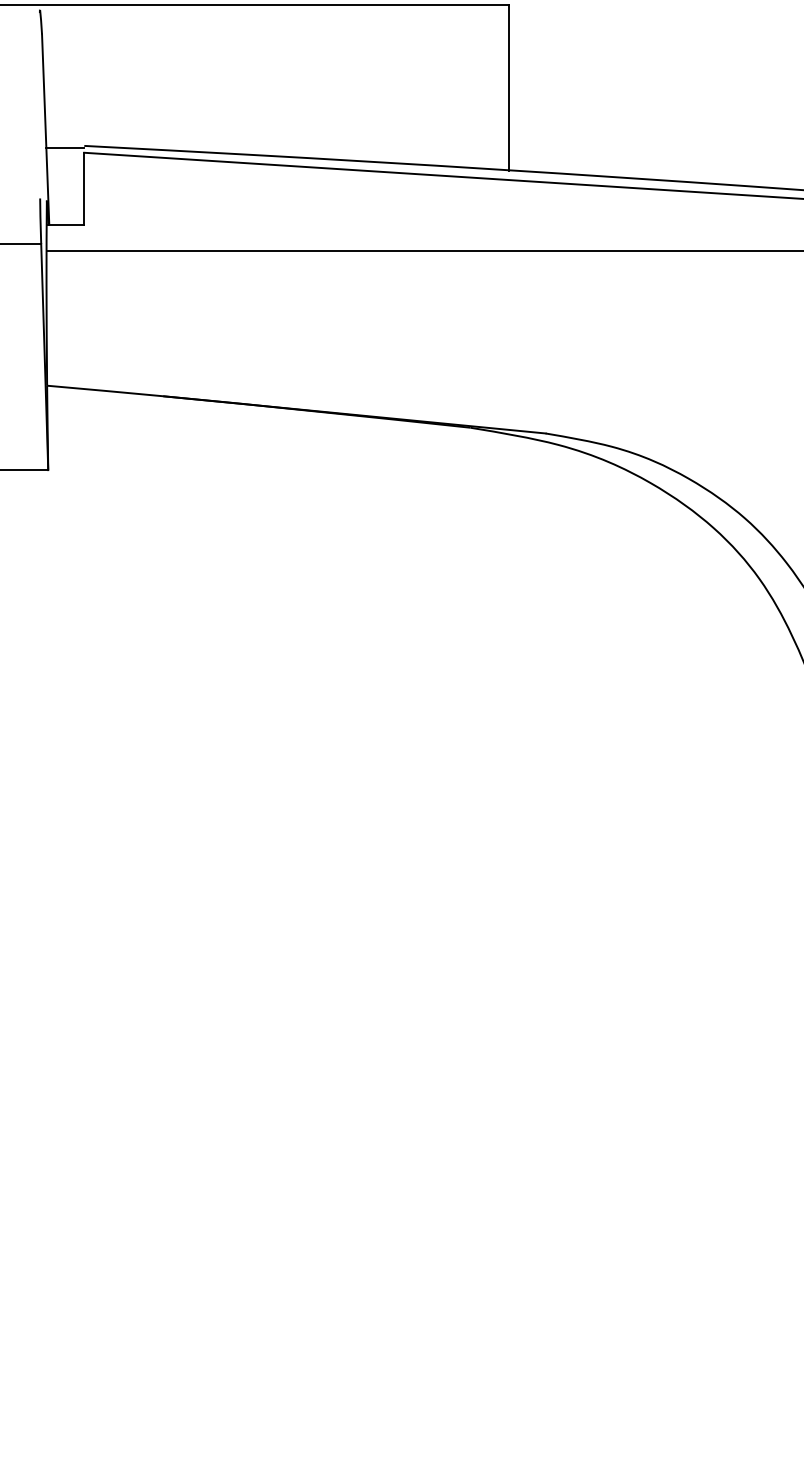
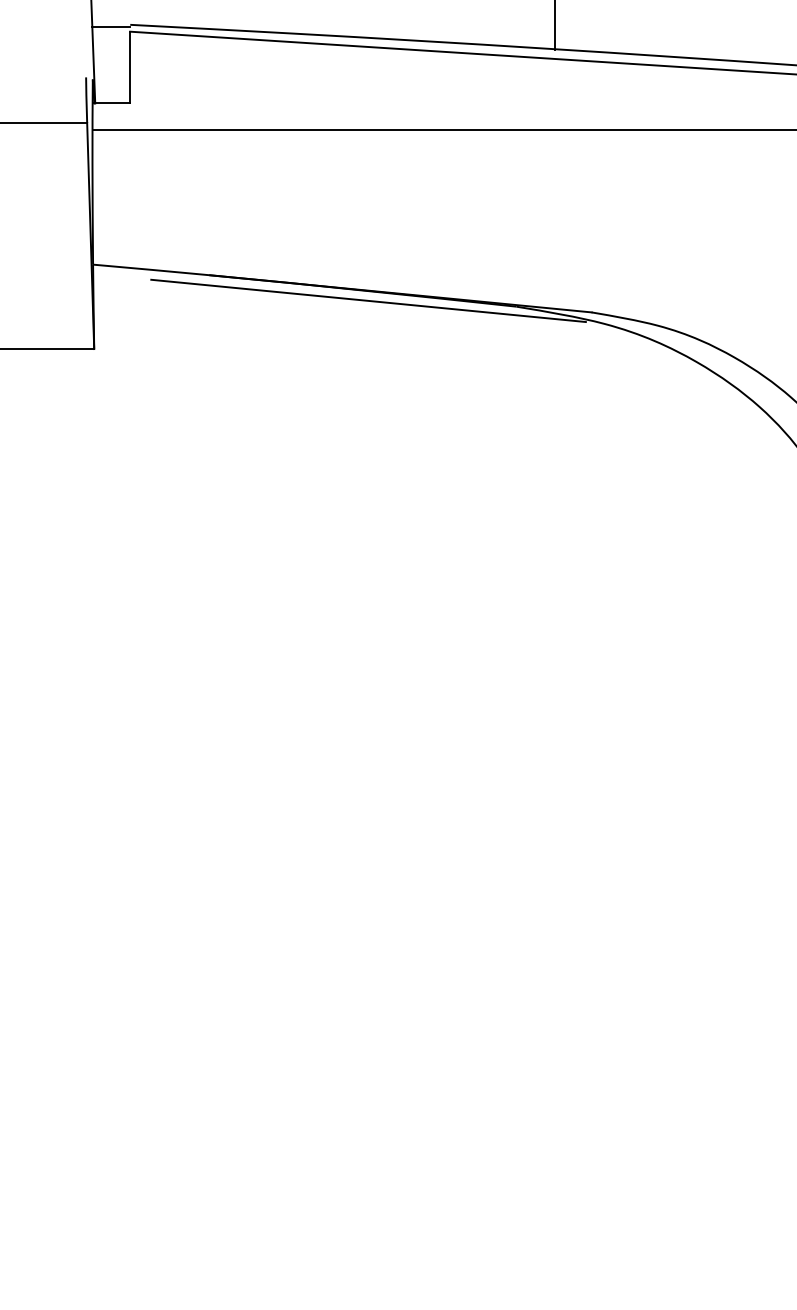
line: (322, 421) -> (368, 300), added

